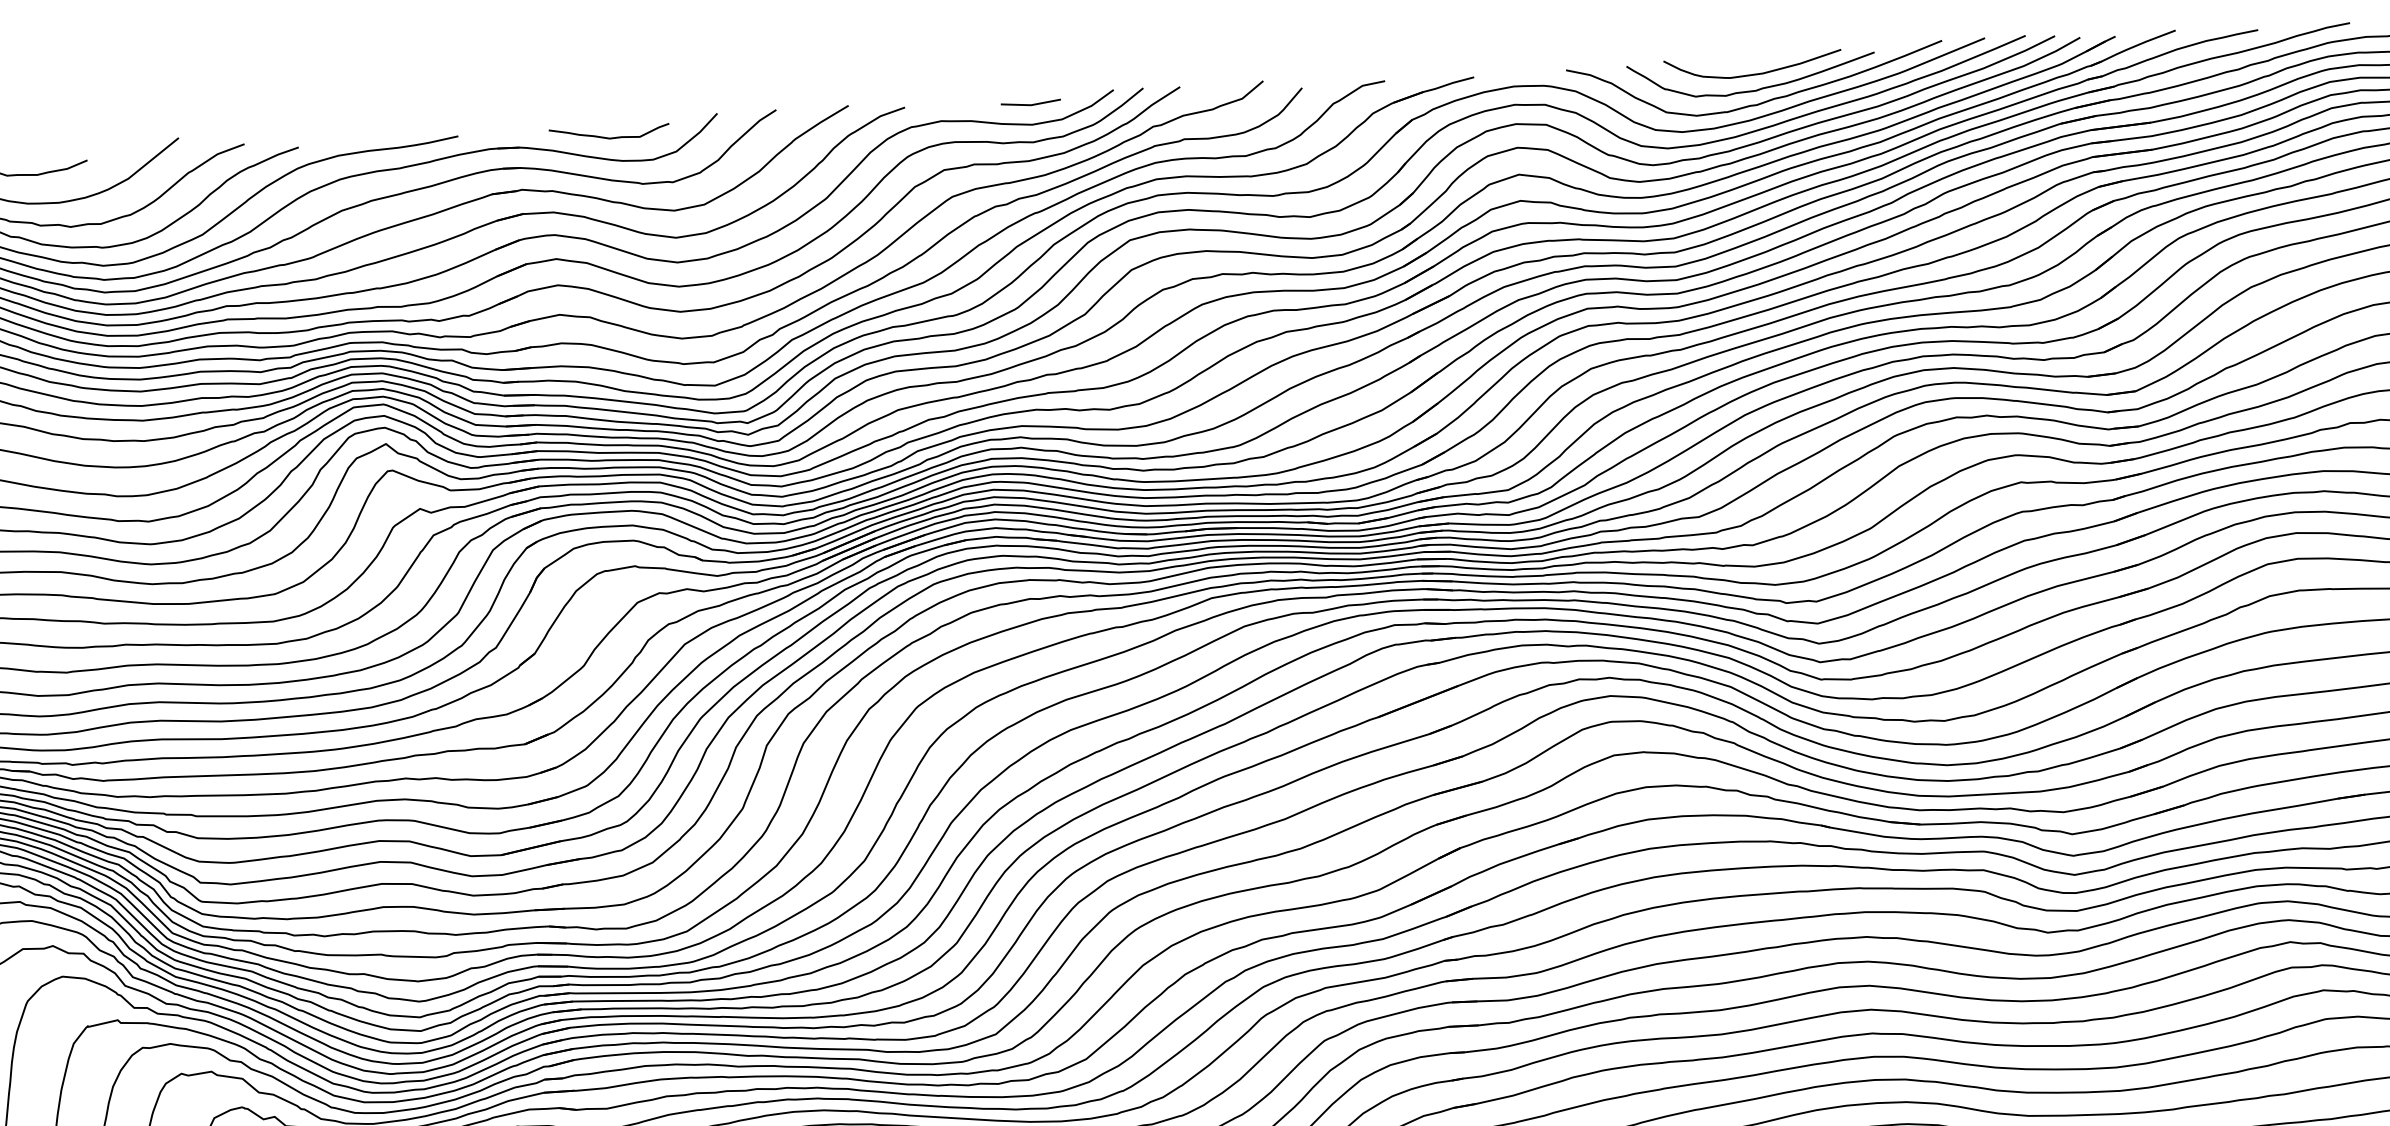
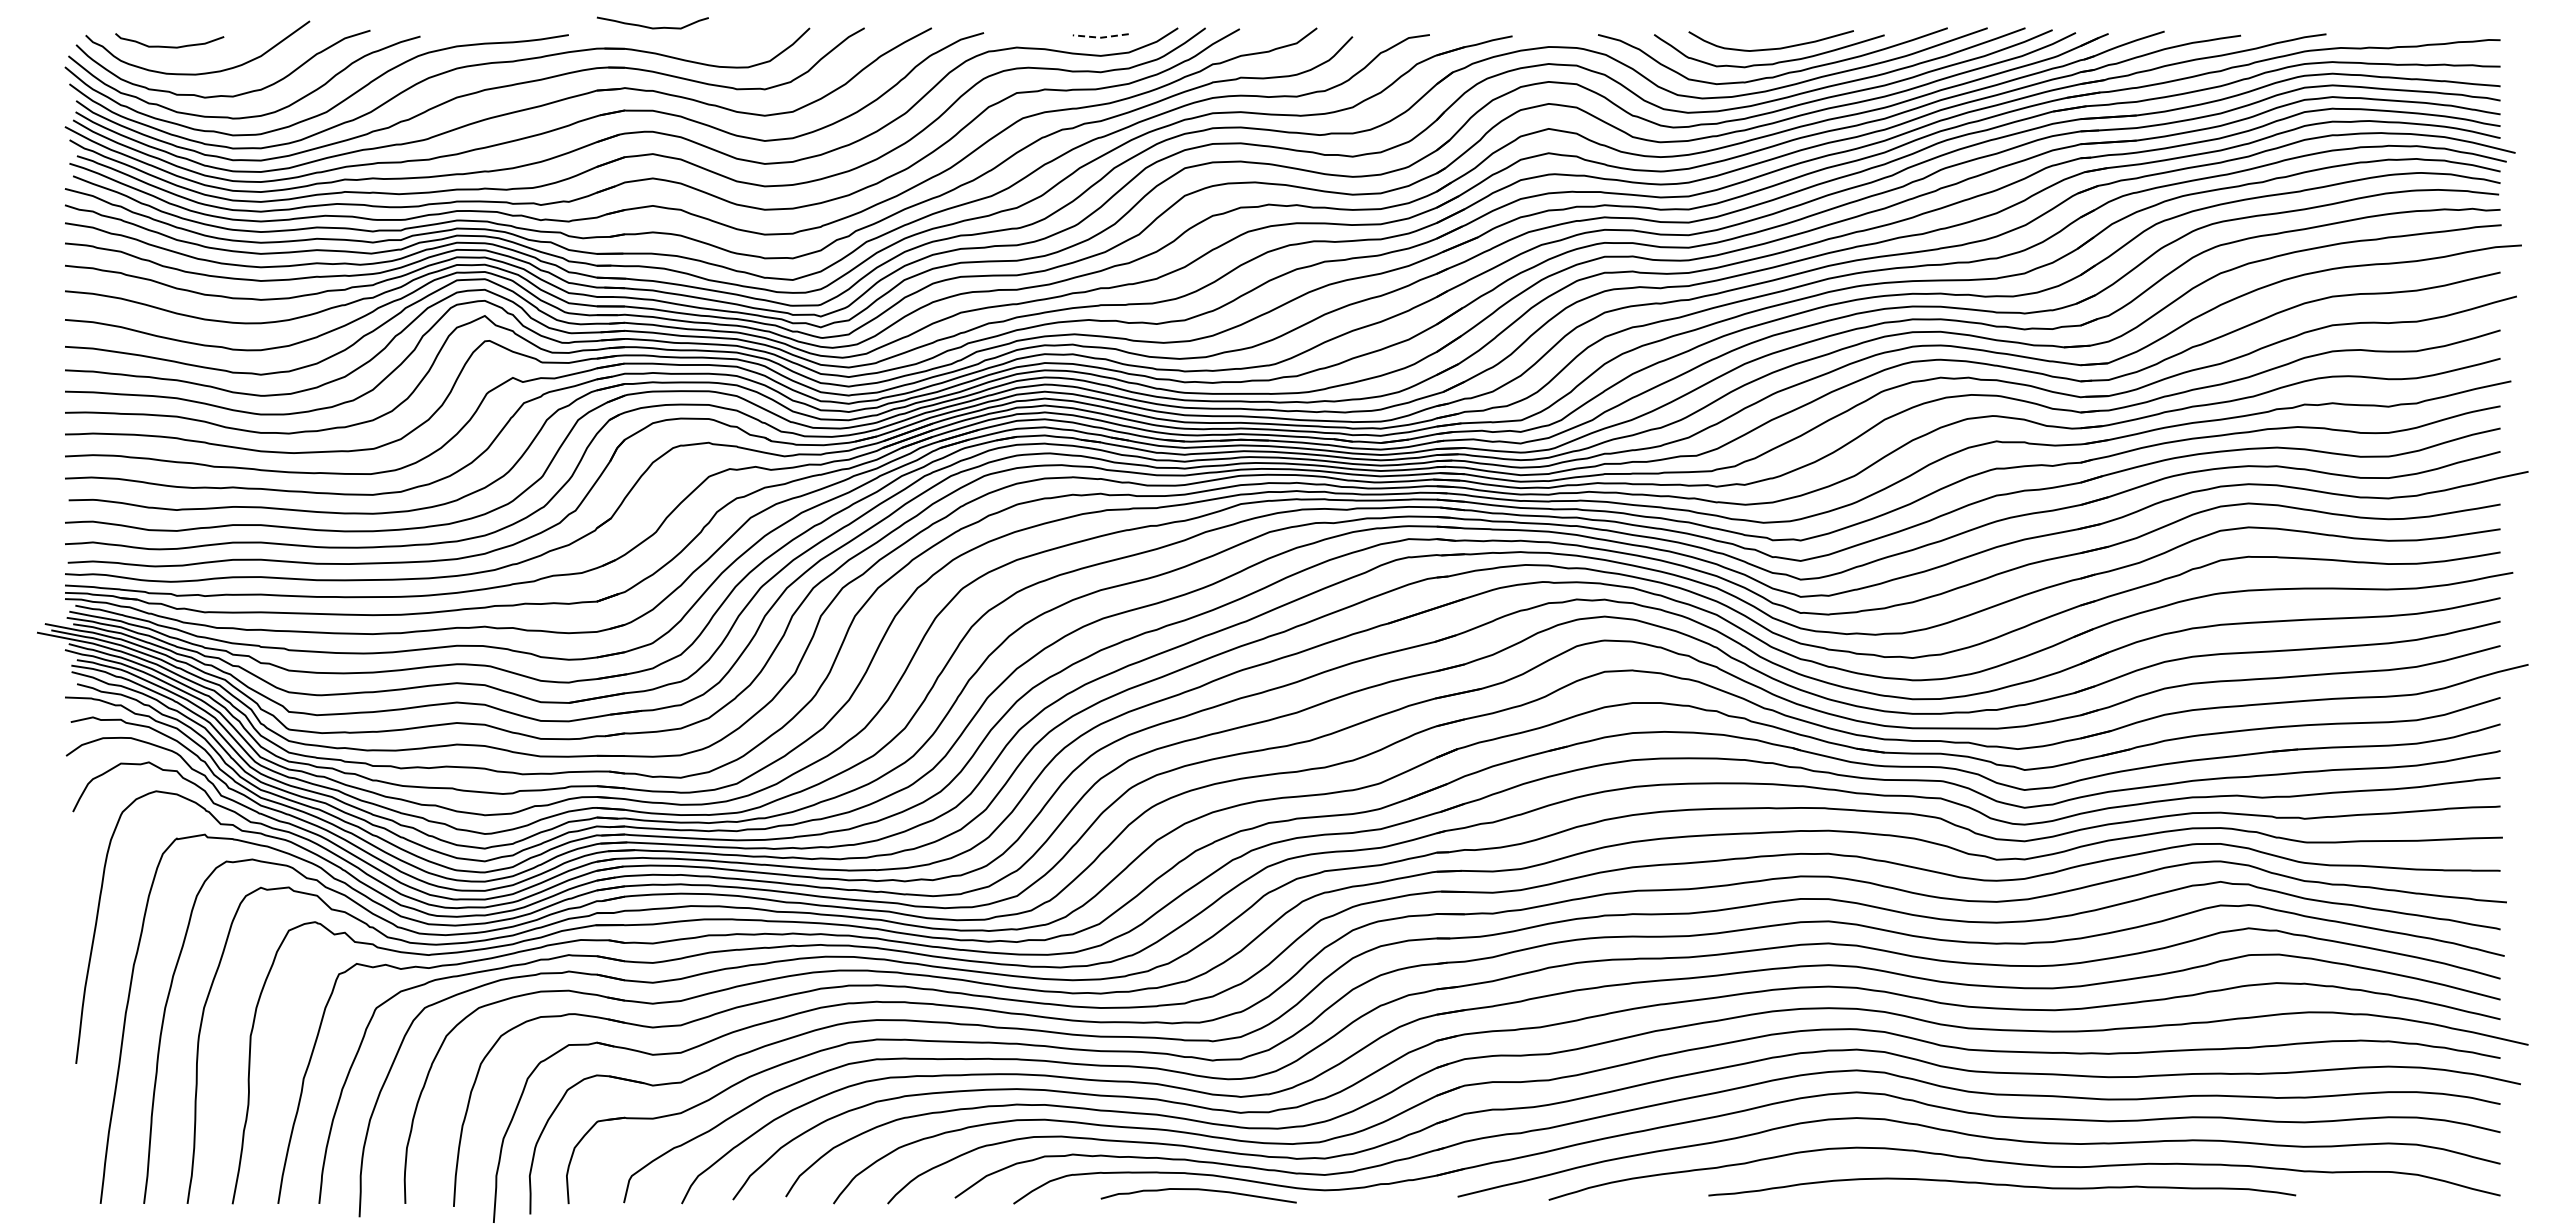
line: (1030, 104) -> (1100, 37), solid -> dashed
curve: (605, 136) -> (649, 26), moved

